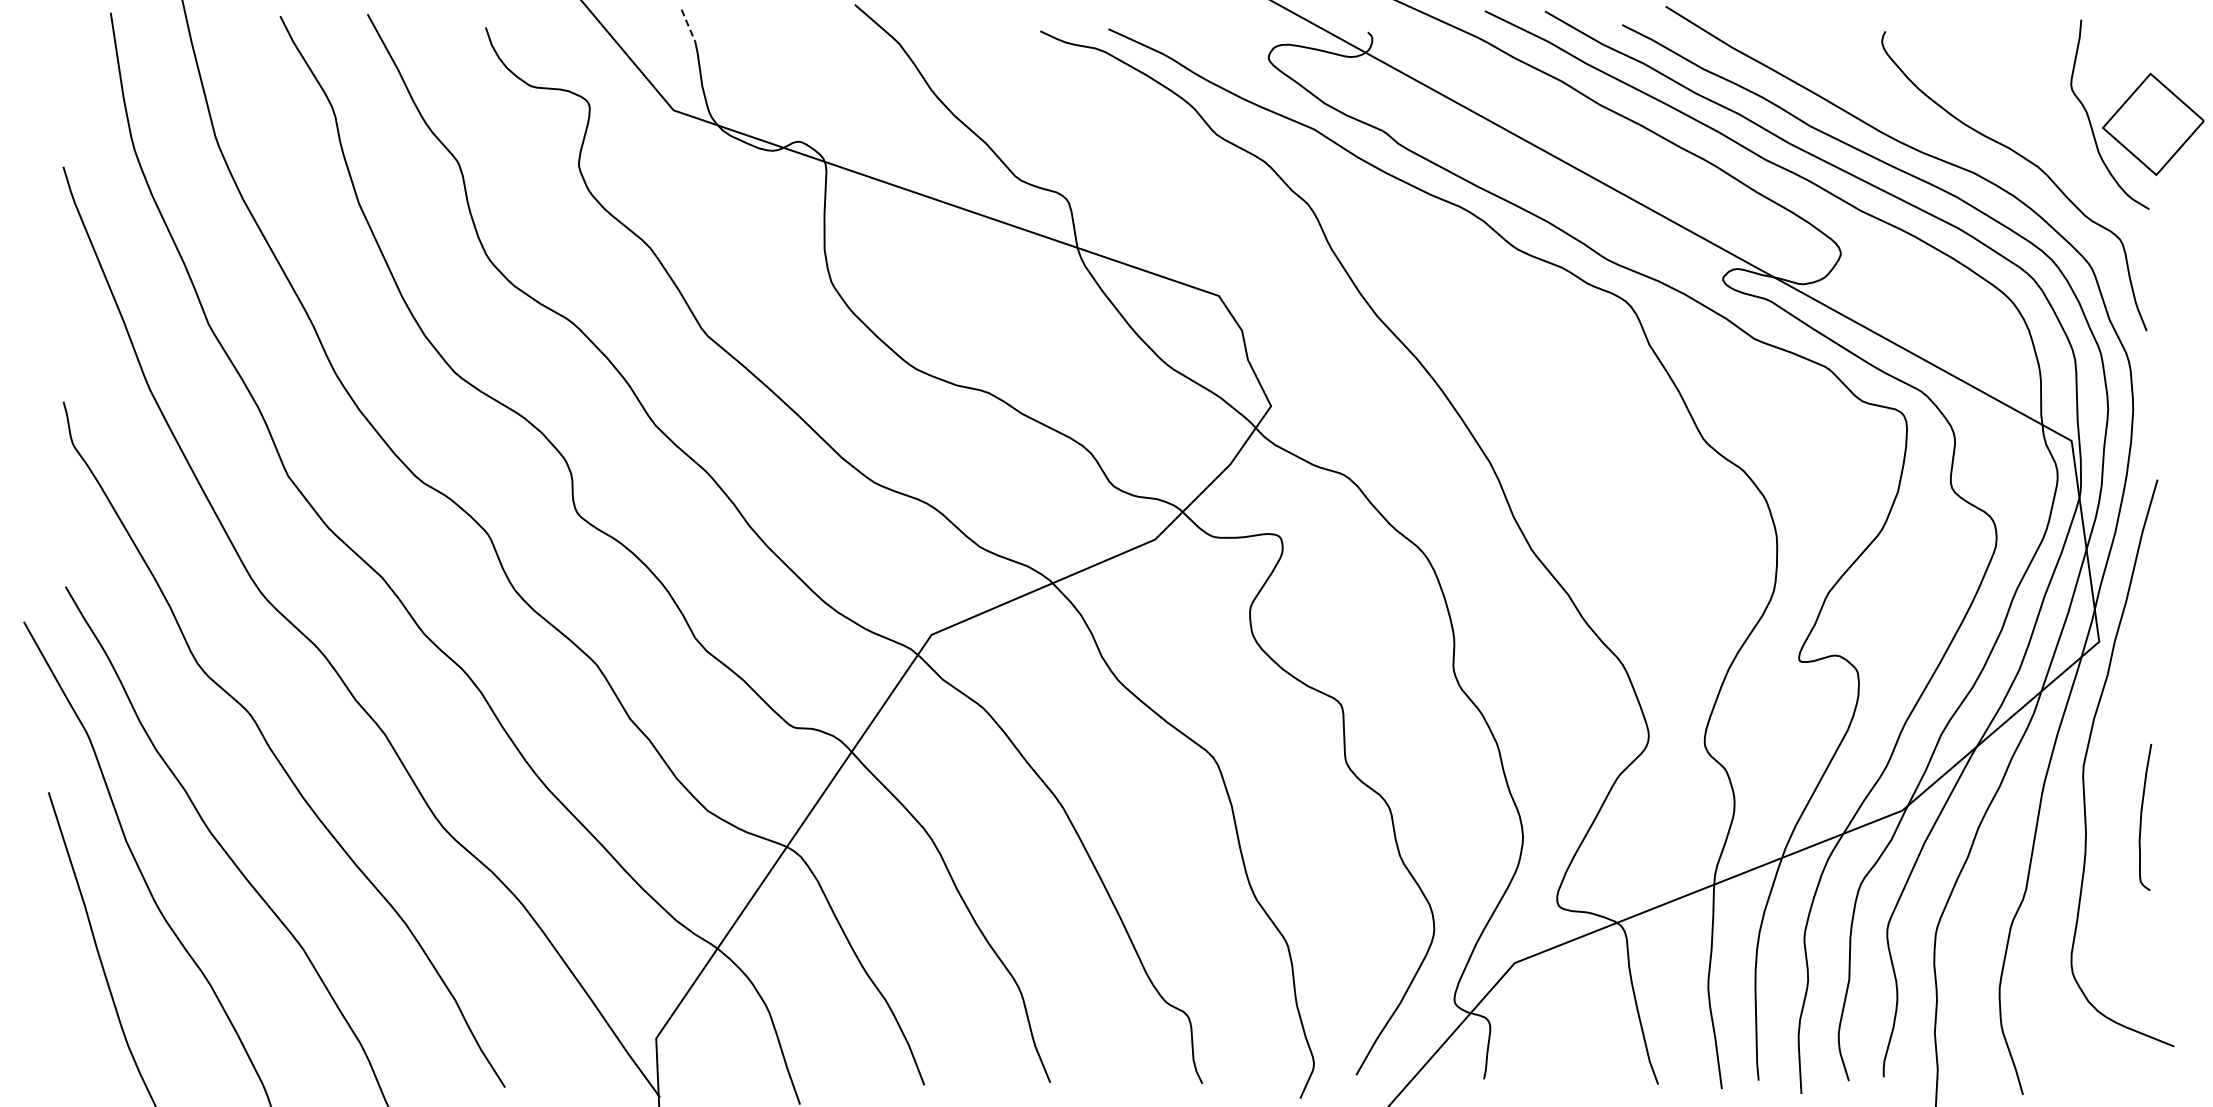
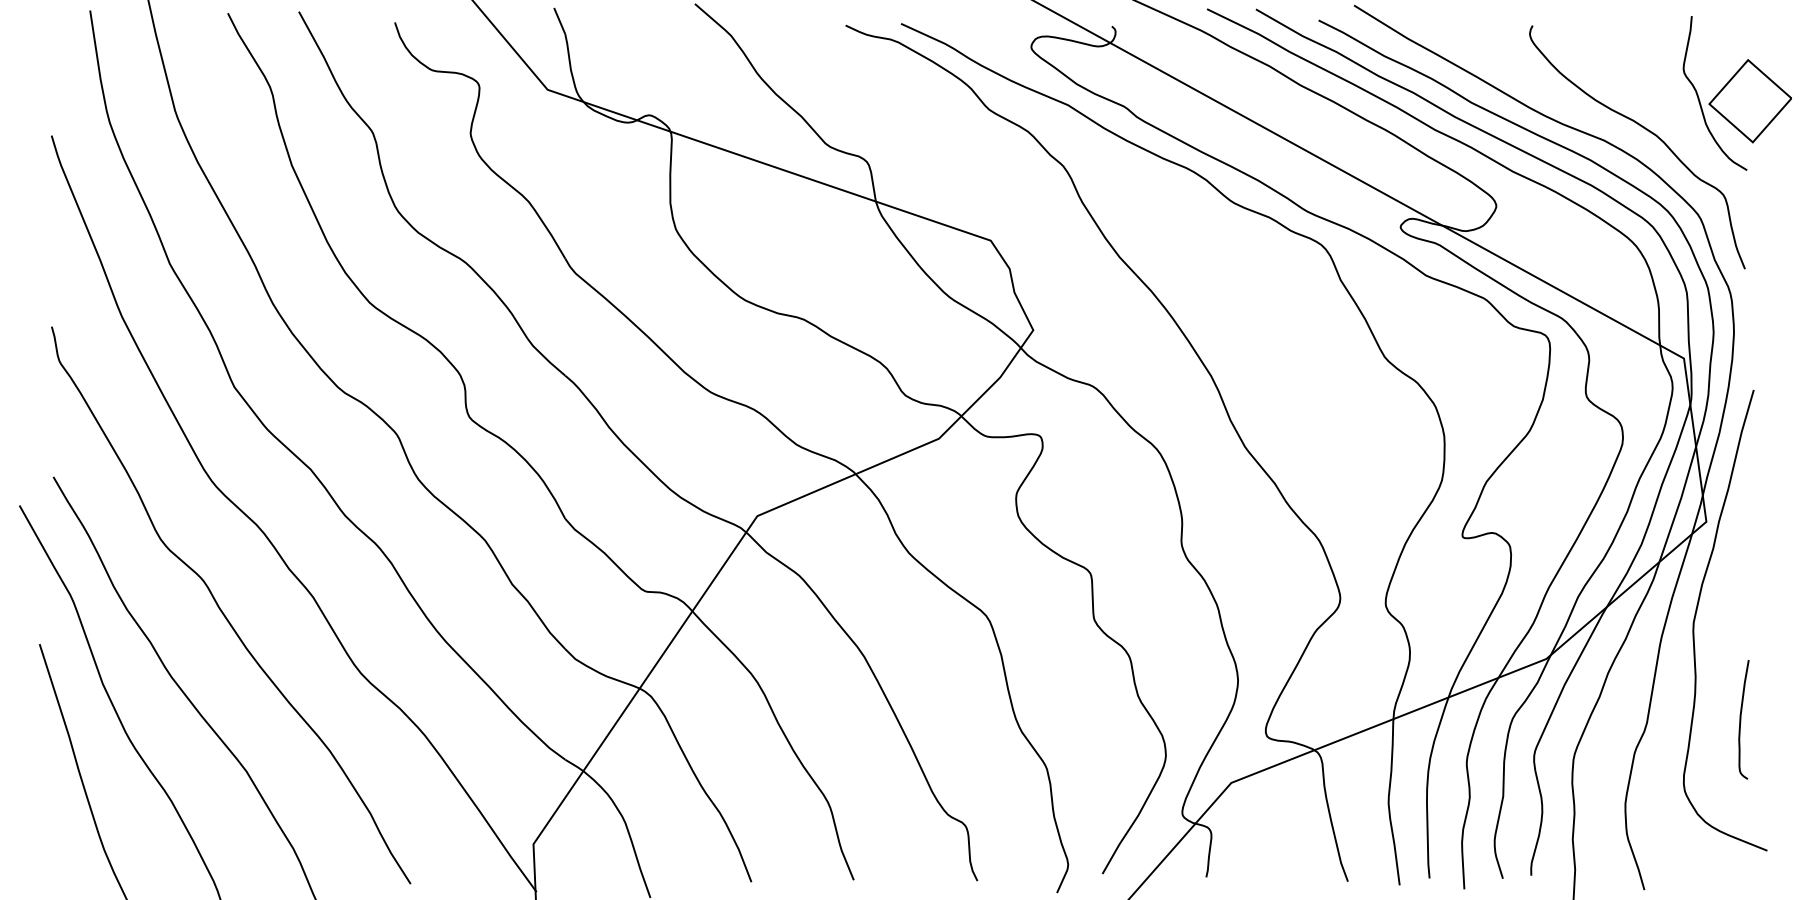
line: (688, 25) -> (559, 20), dashed -> solid
curve: (2141, 817) -> (1740, 719), moved

